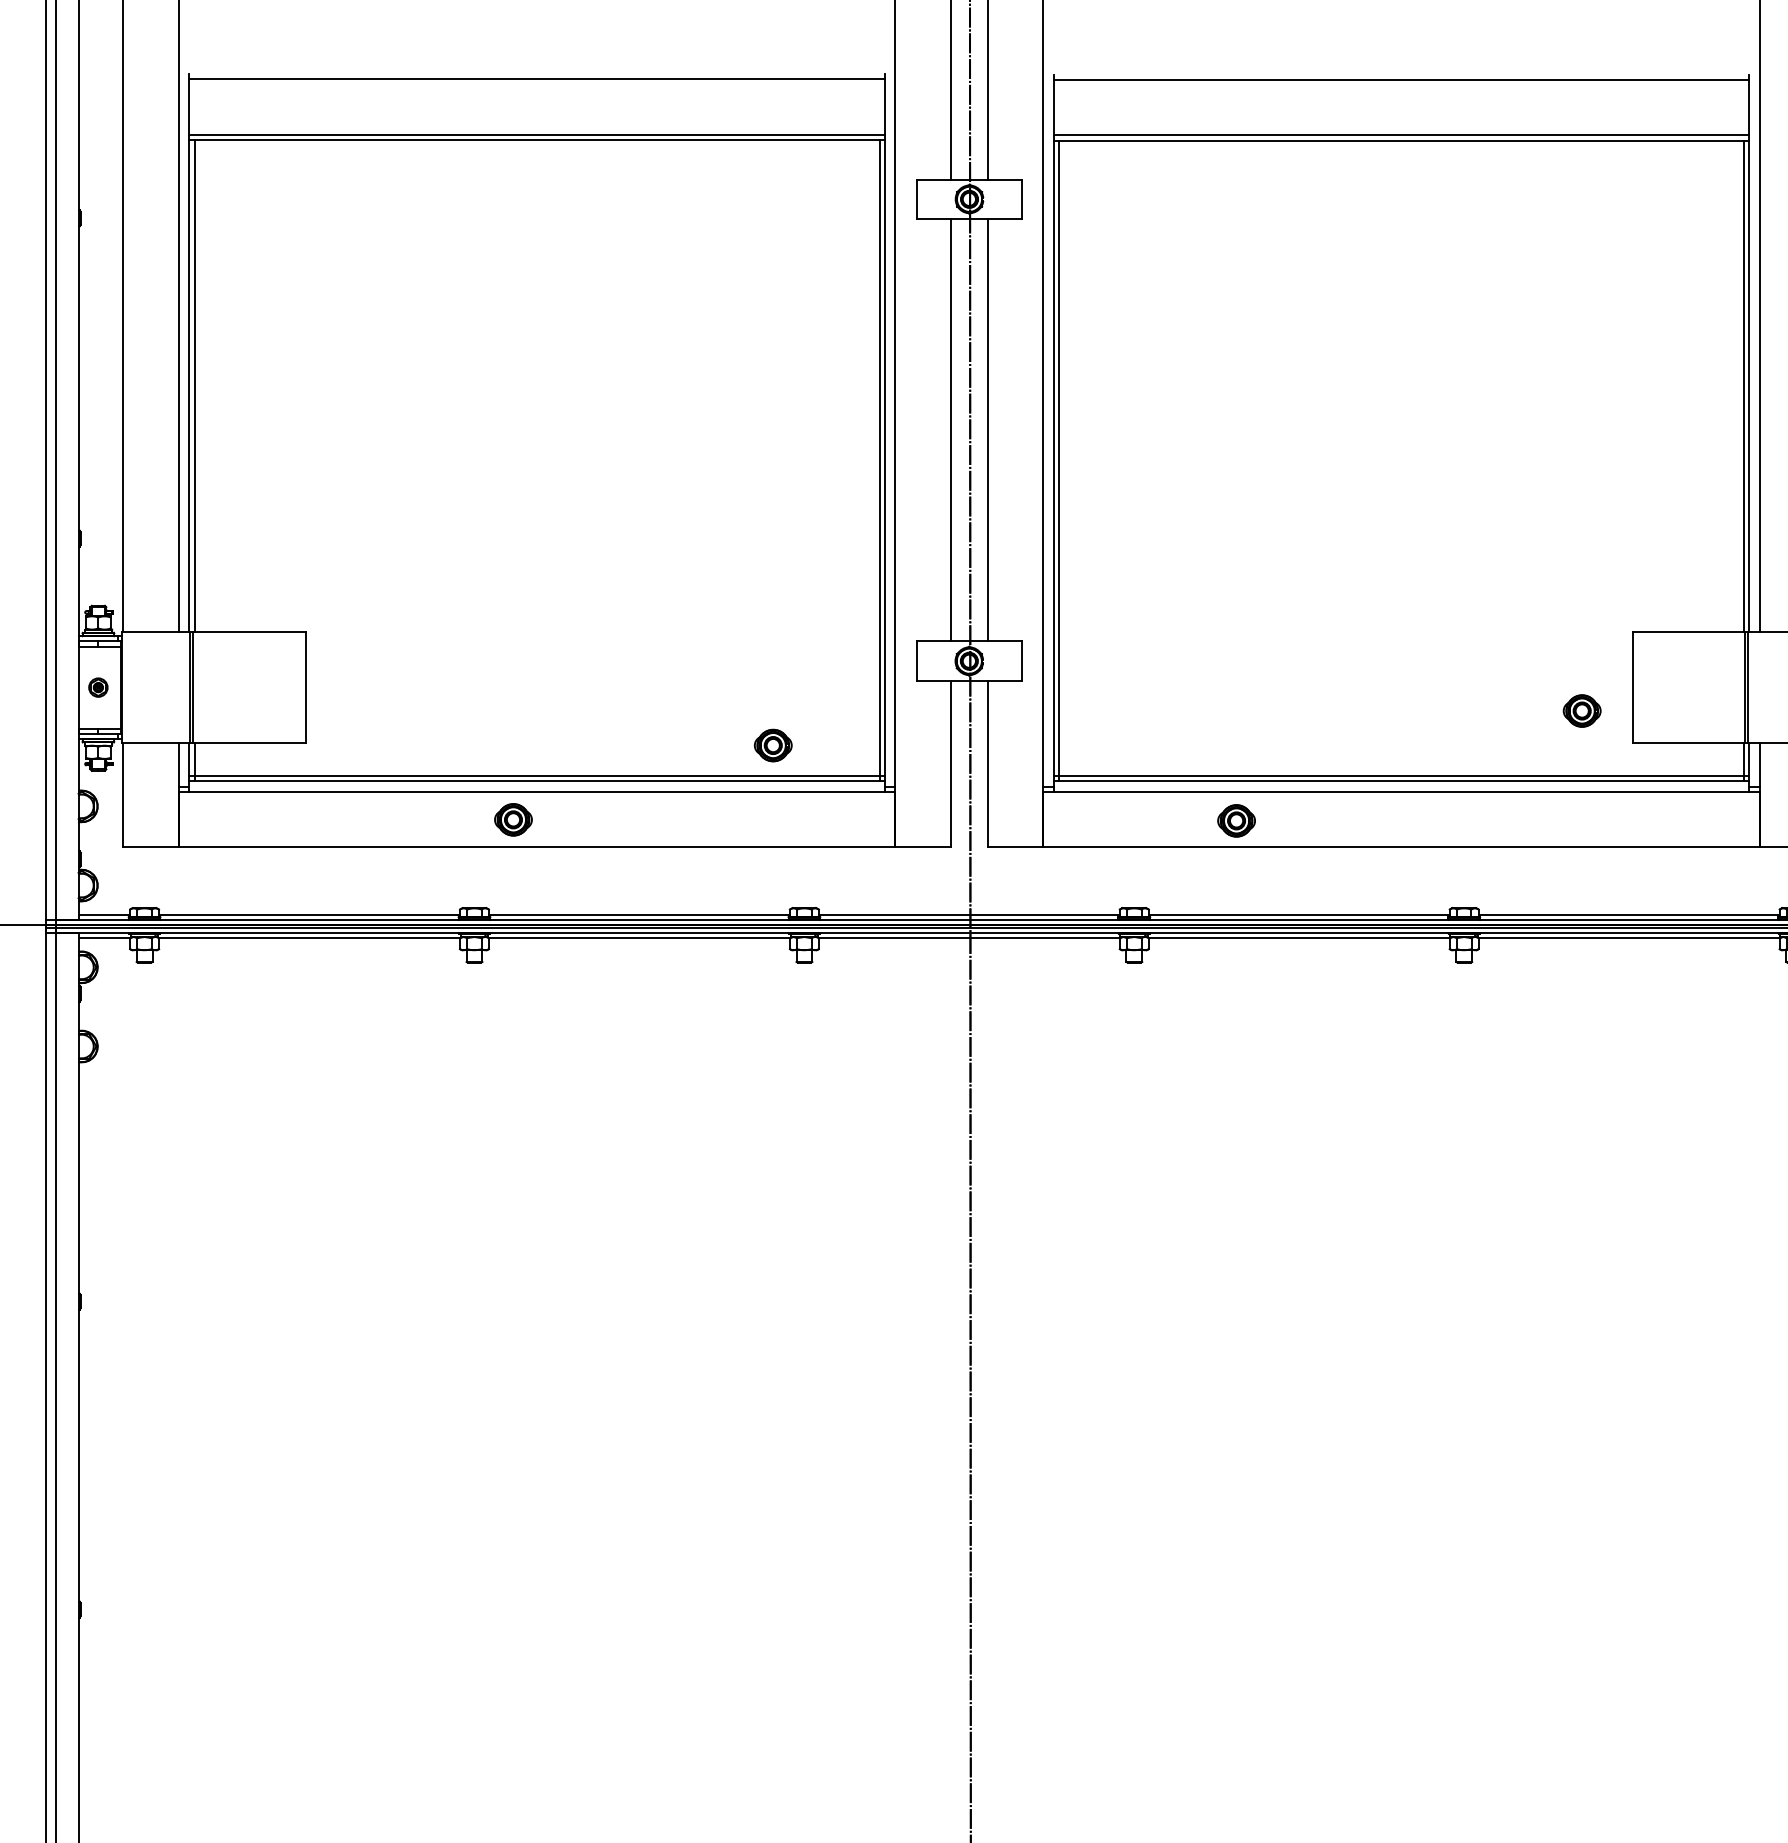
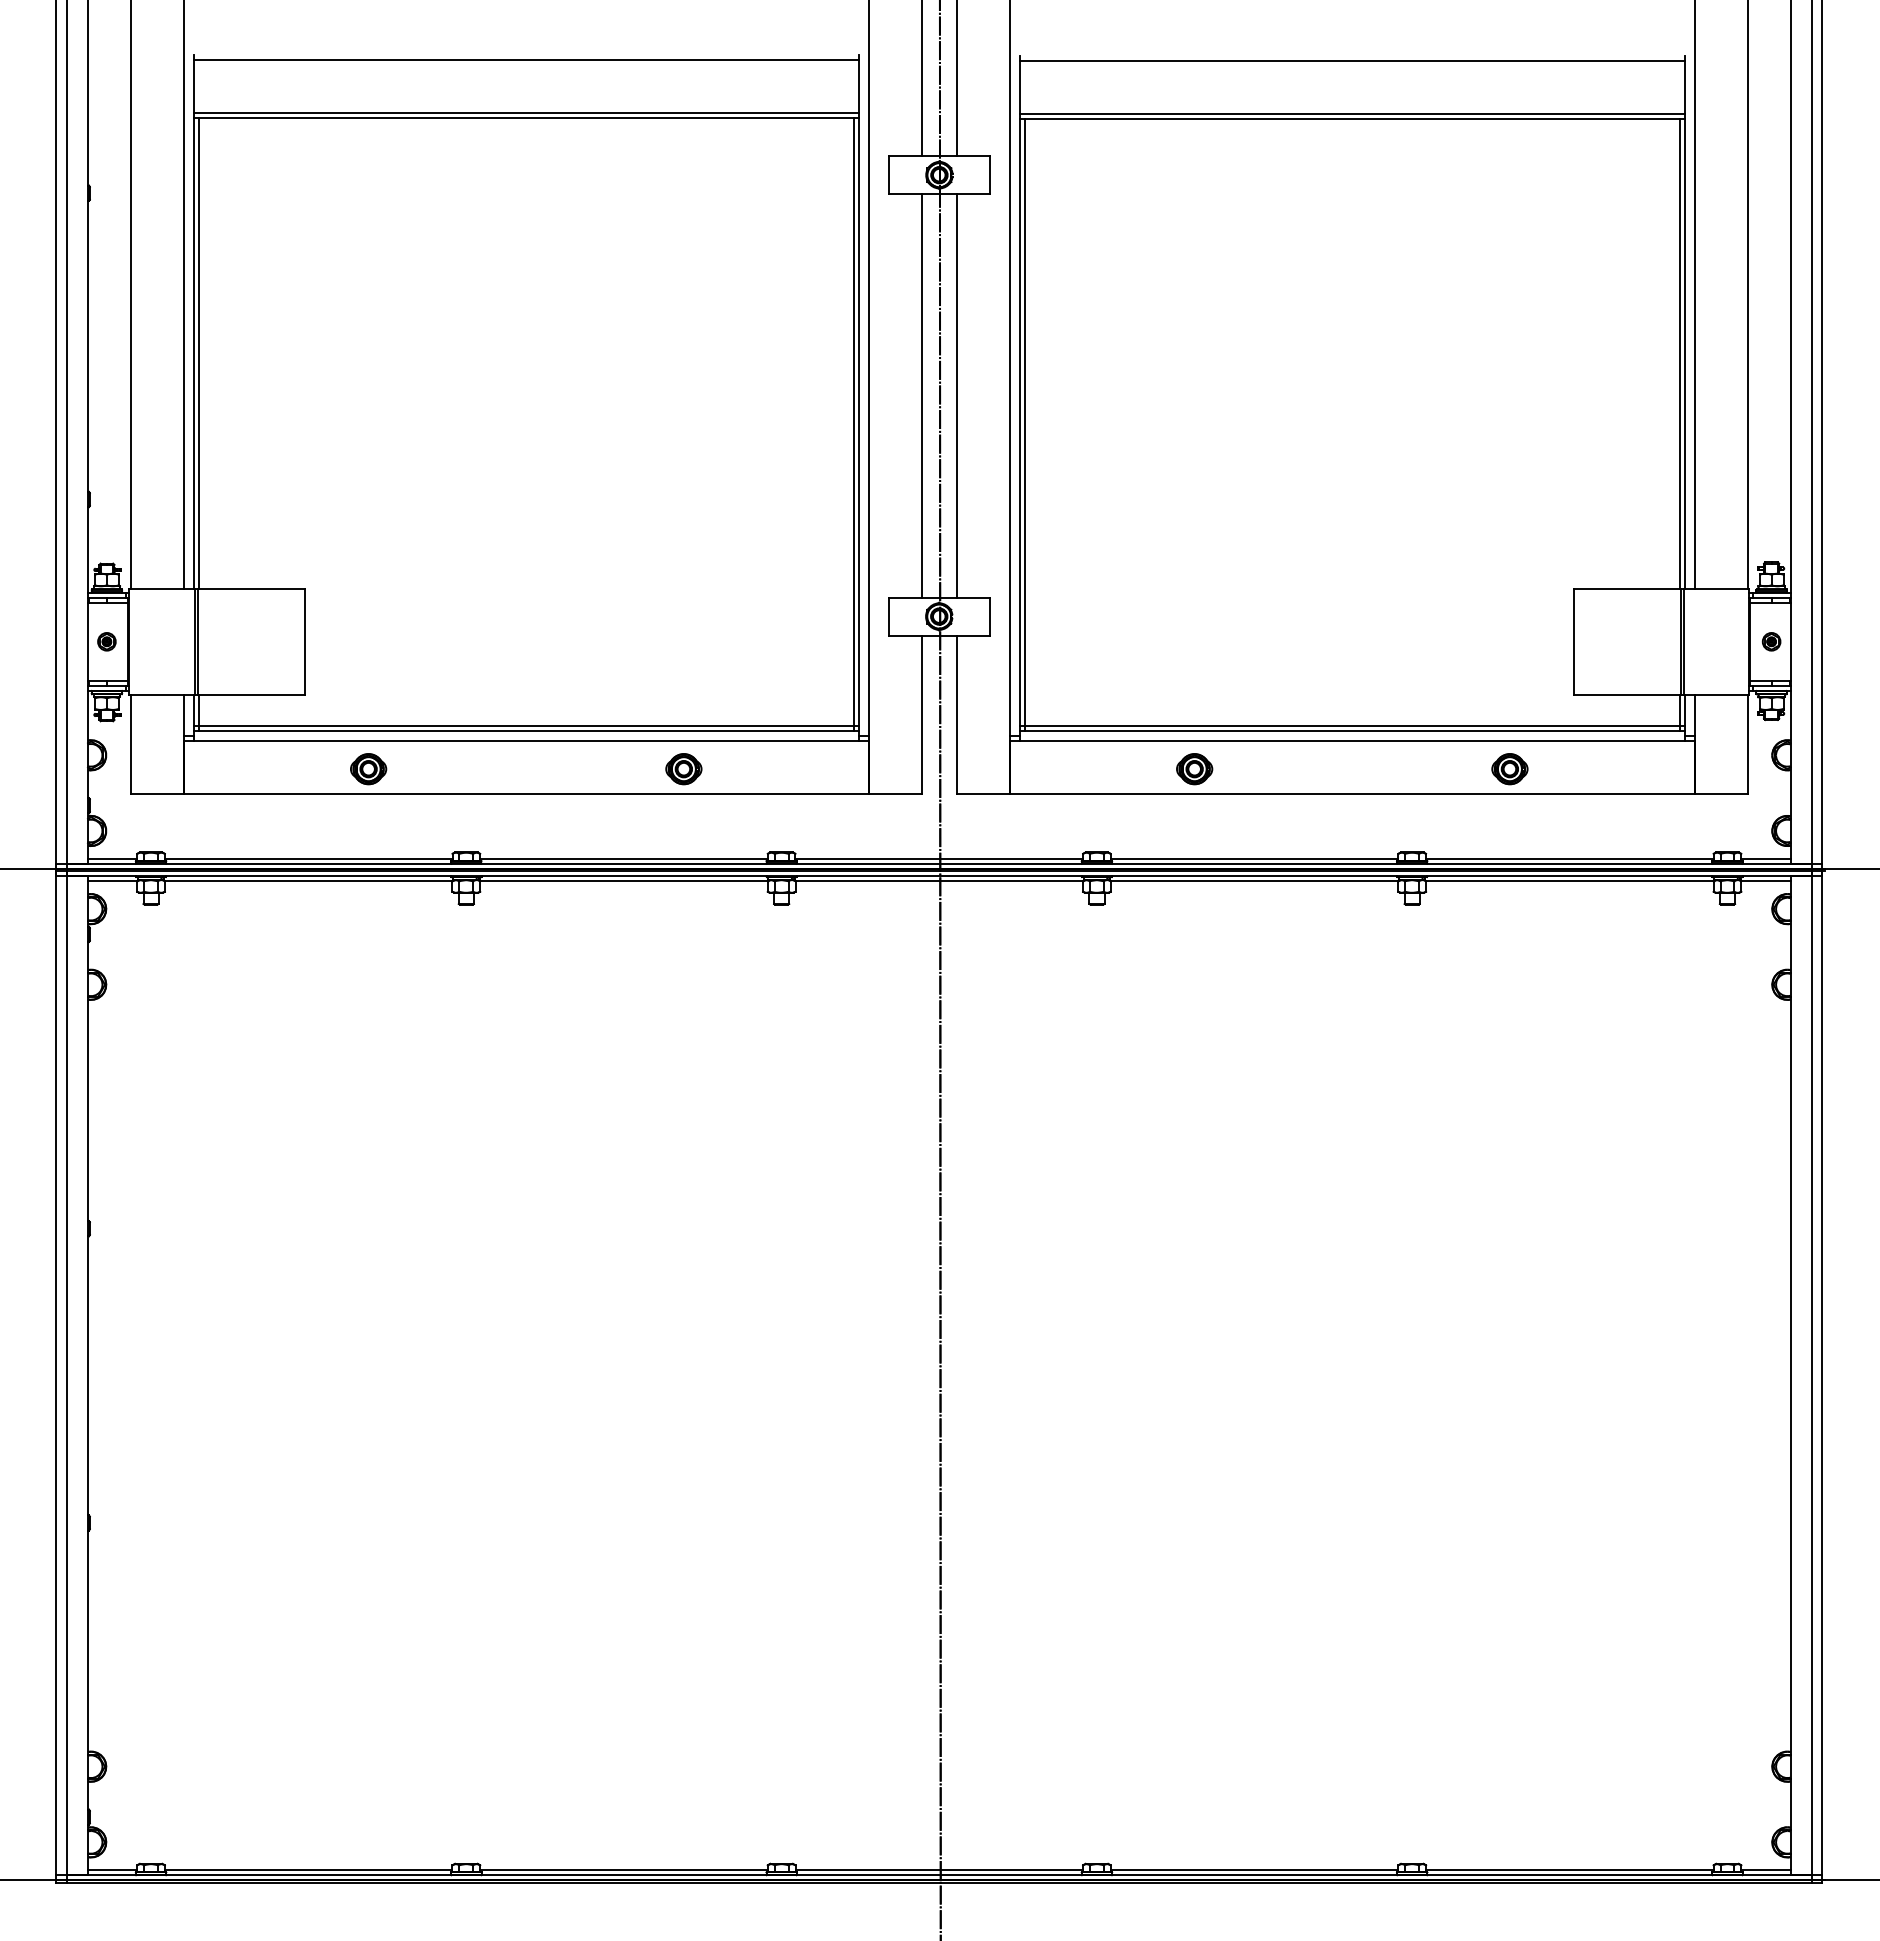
part: (1581, 711) -> (1509, 769), moved
part: (772, 745) -> (683, 769), moved
part: (513, 820) -> (368, 769), moved

